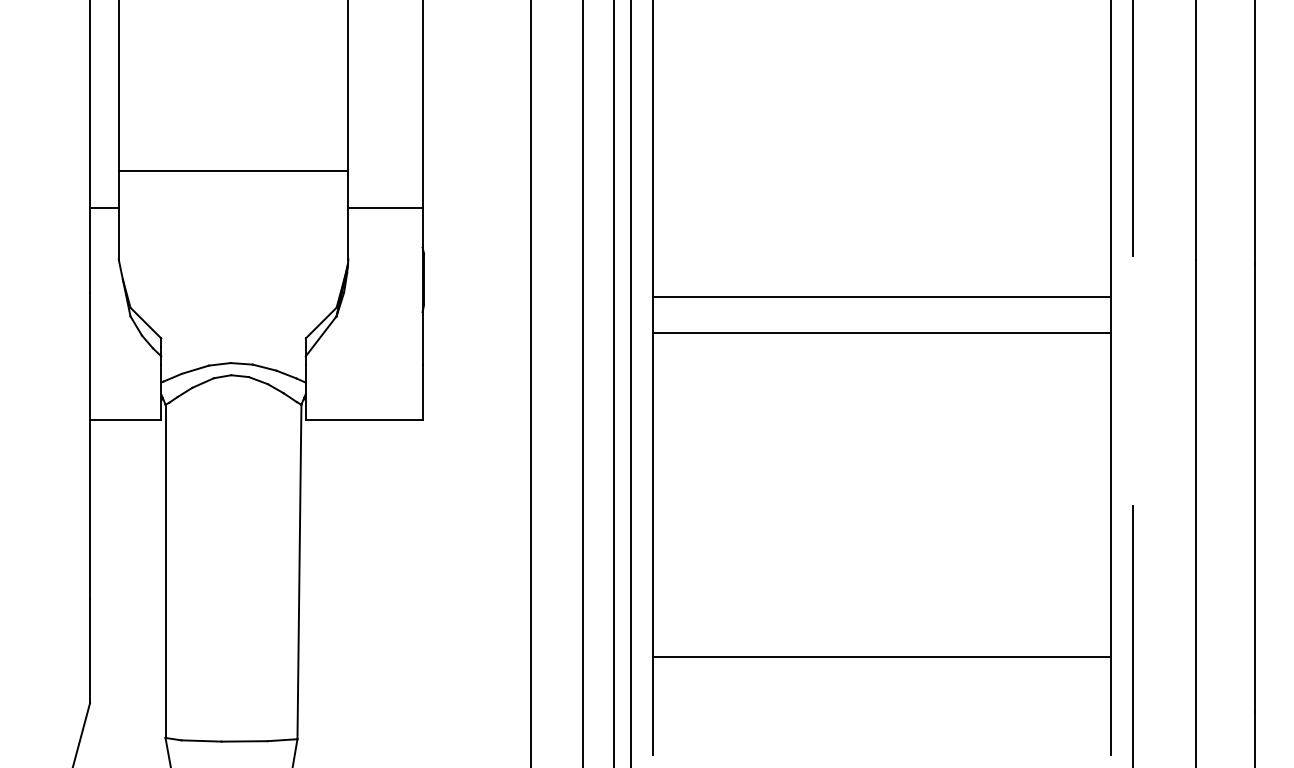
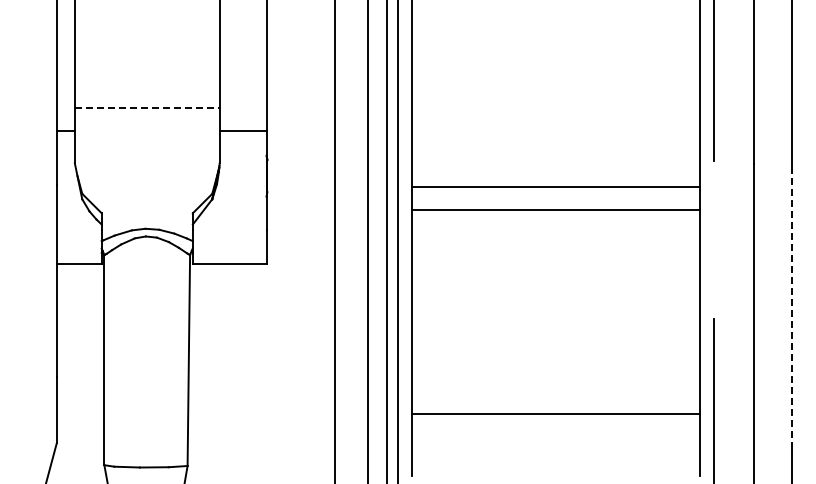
line: (233, 170) -> (147, 107), solid -> dashed
line: (1255, 487) -> (791, 307), solid -> dashed

